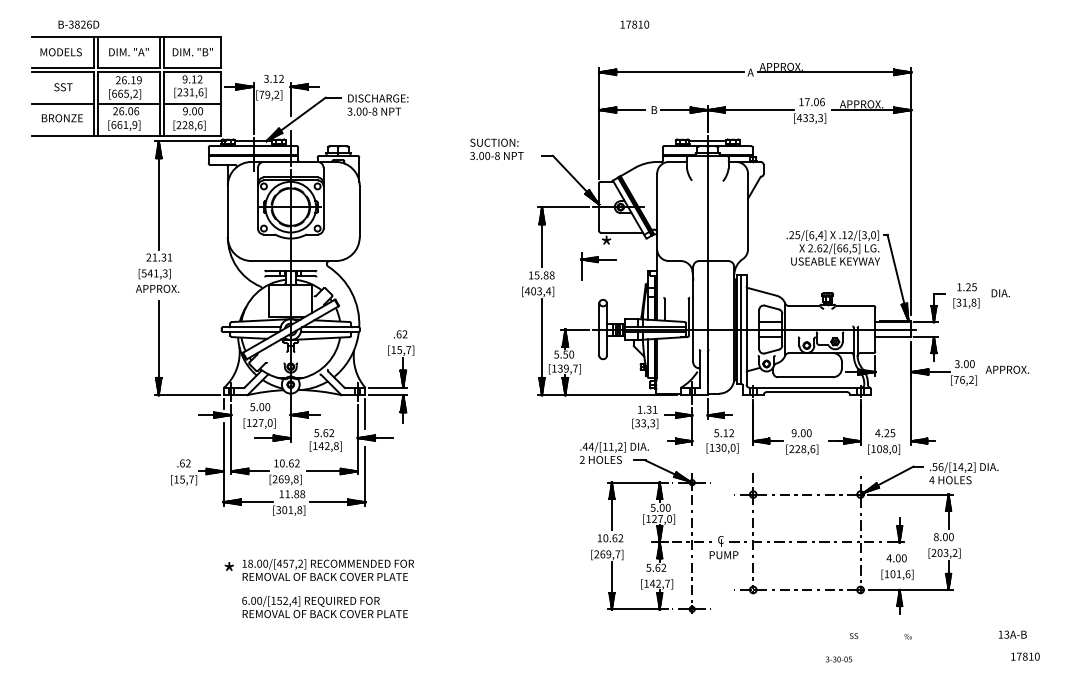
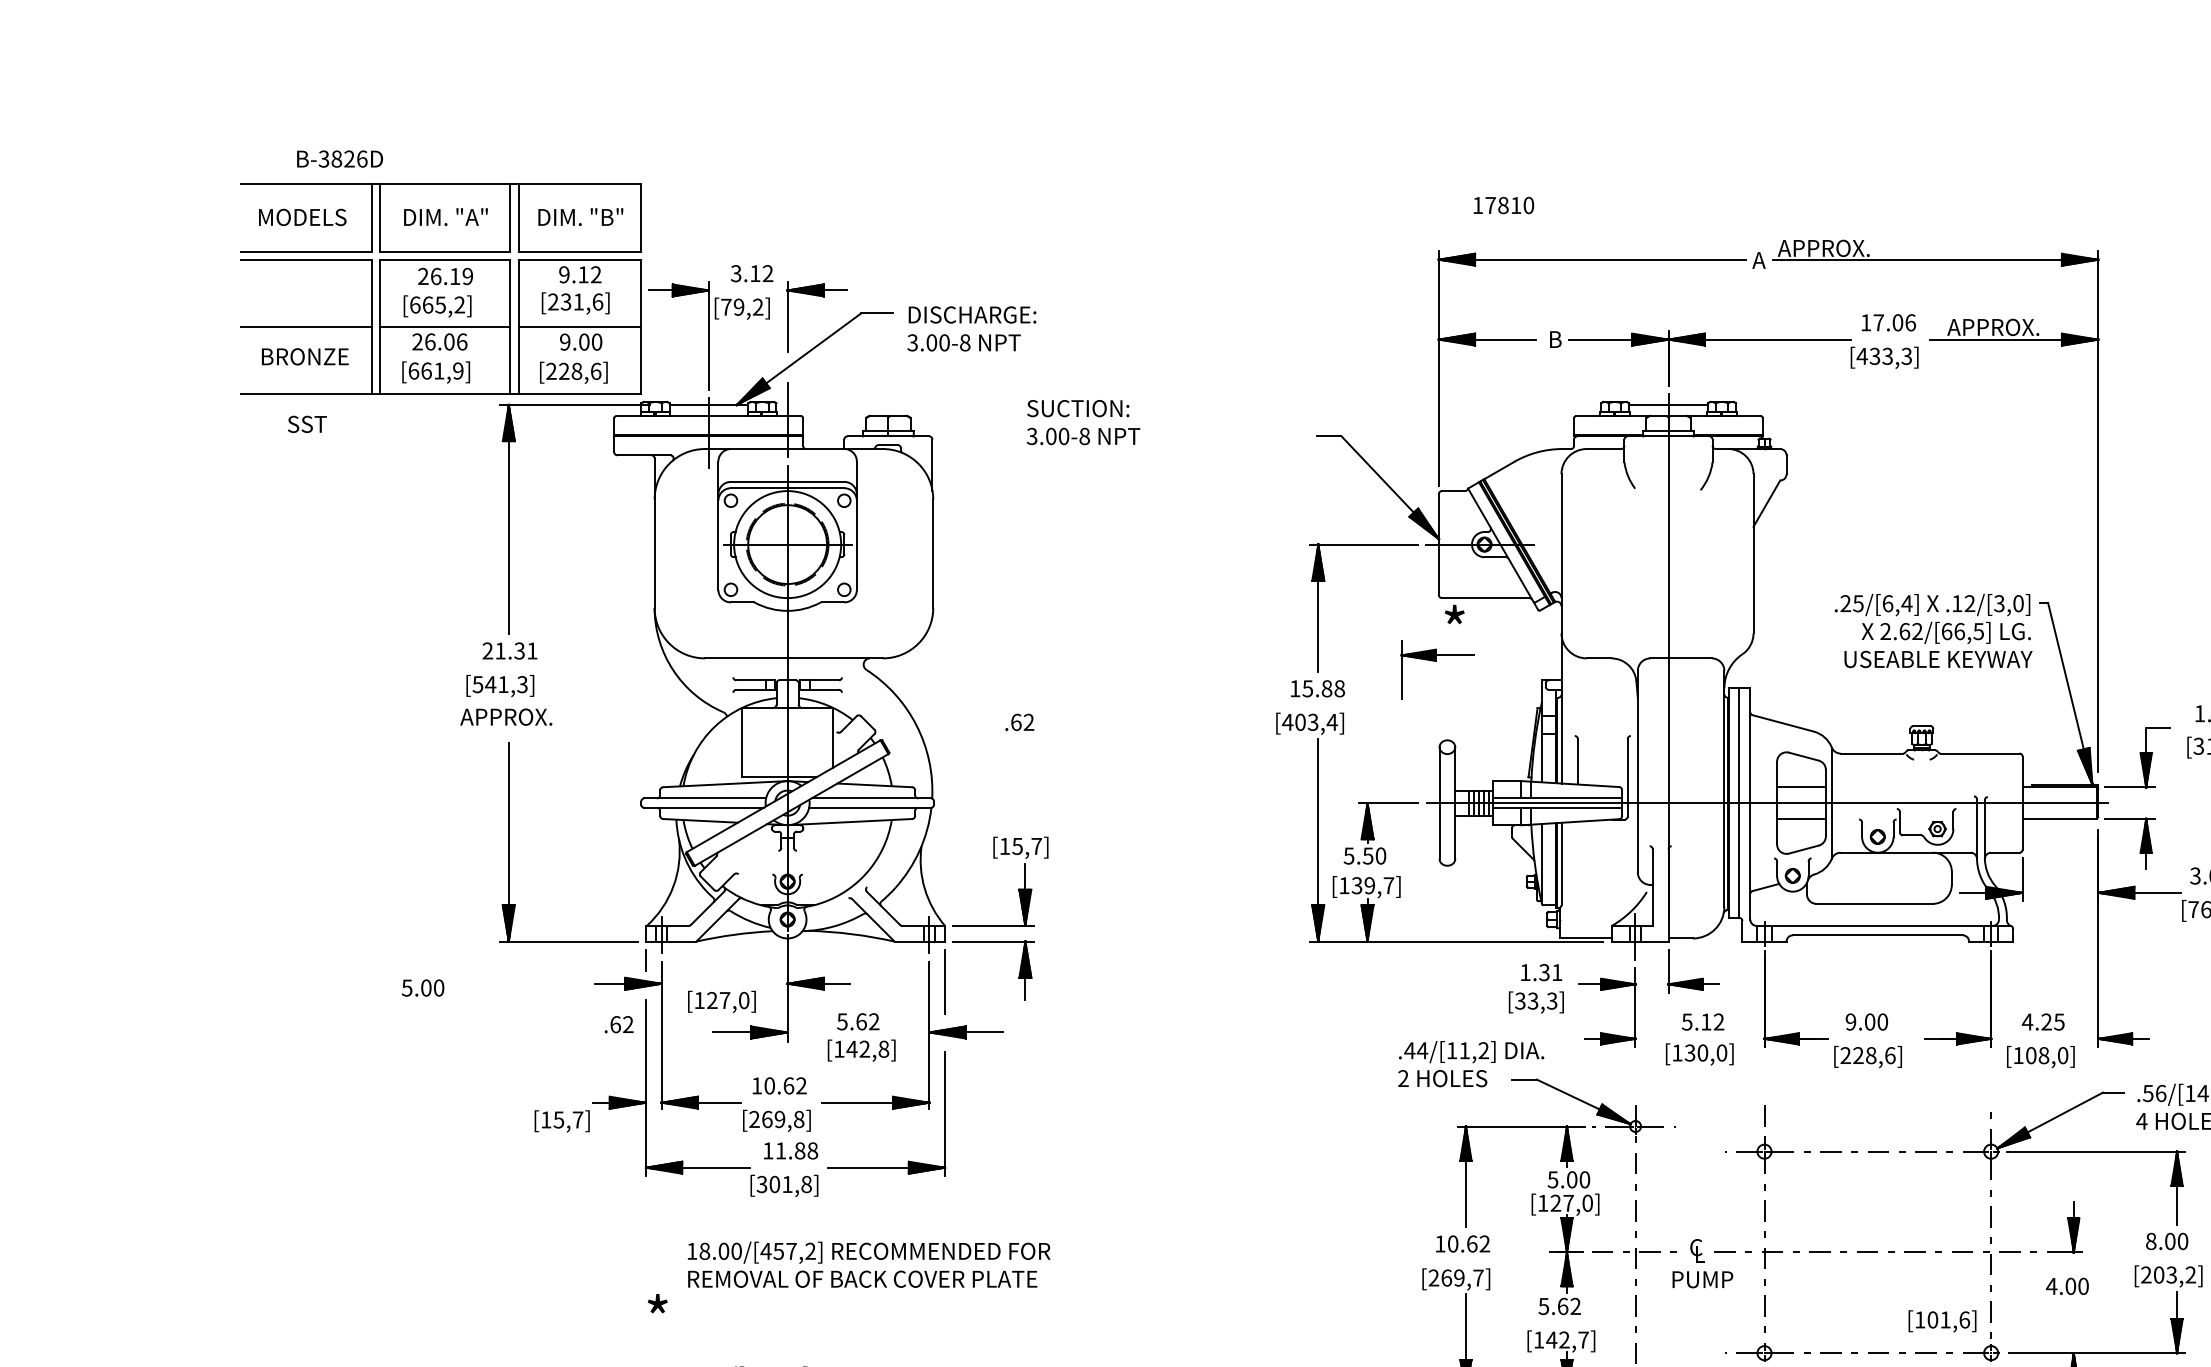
text: (634, 24) -> (1503, 205), moved
text: (63, 87) -> (307, 424), moved
text: (496, 148) -> (1082, 420), moved
text: (400, 334) -> (1019, 722), moved
text: (260, 407) -> (423, 988), moved
text: (183, 463) -> (618, 1024), moved
text: (327, 569) -> (867, 1263), moved
text: (897, 574) -> (1942, 1320), moved

